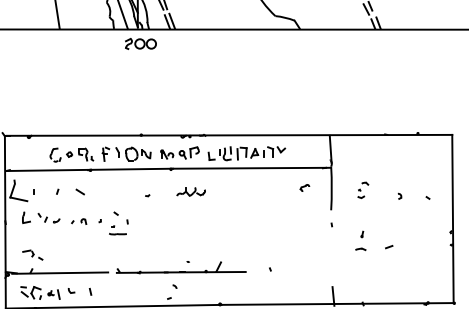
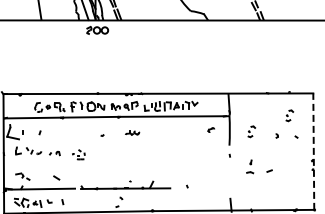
part: (417, 166) -> (289, 115), added
line: (79, 191) -> (56, 177), moved
part: (191, 191) -> (132, 132), size x0.7
line: (452, 218) -> (313, 151), solid -> dashed
part: (113, 223) -> (78, 154), size x0.6

